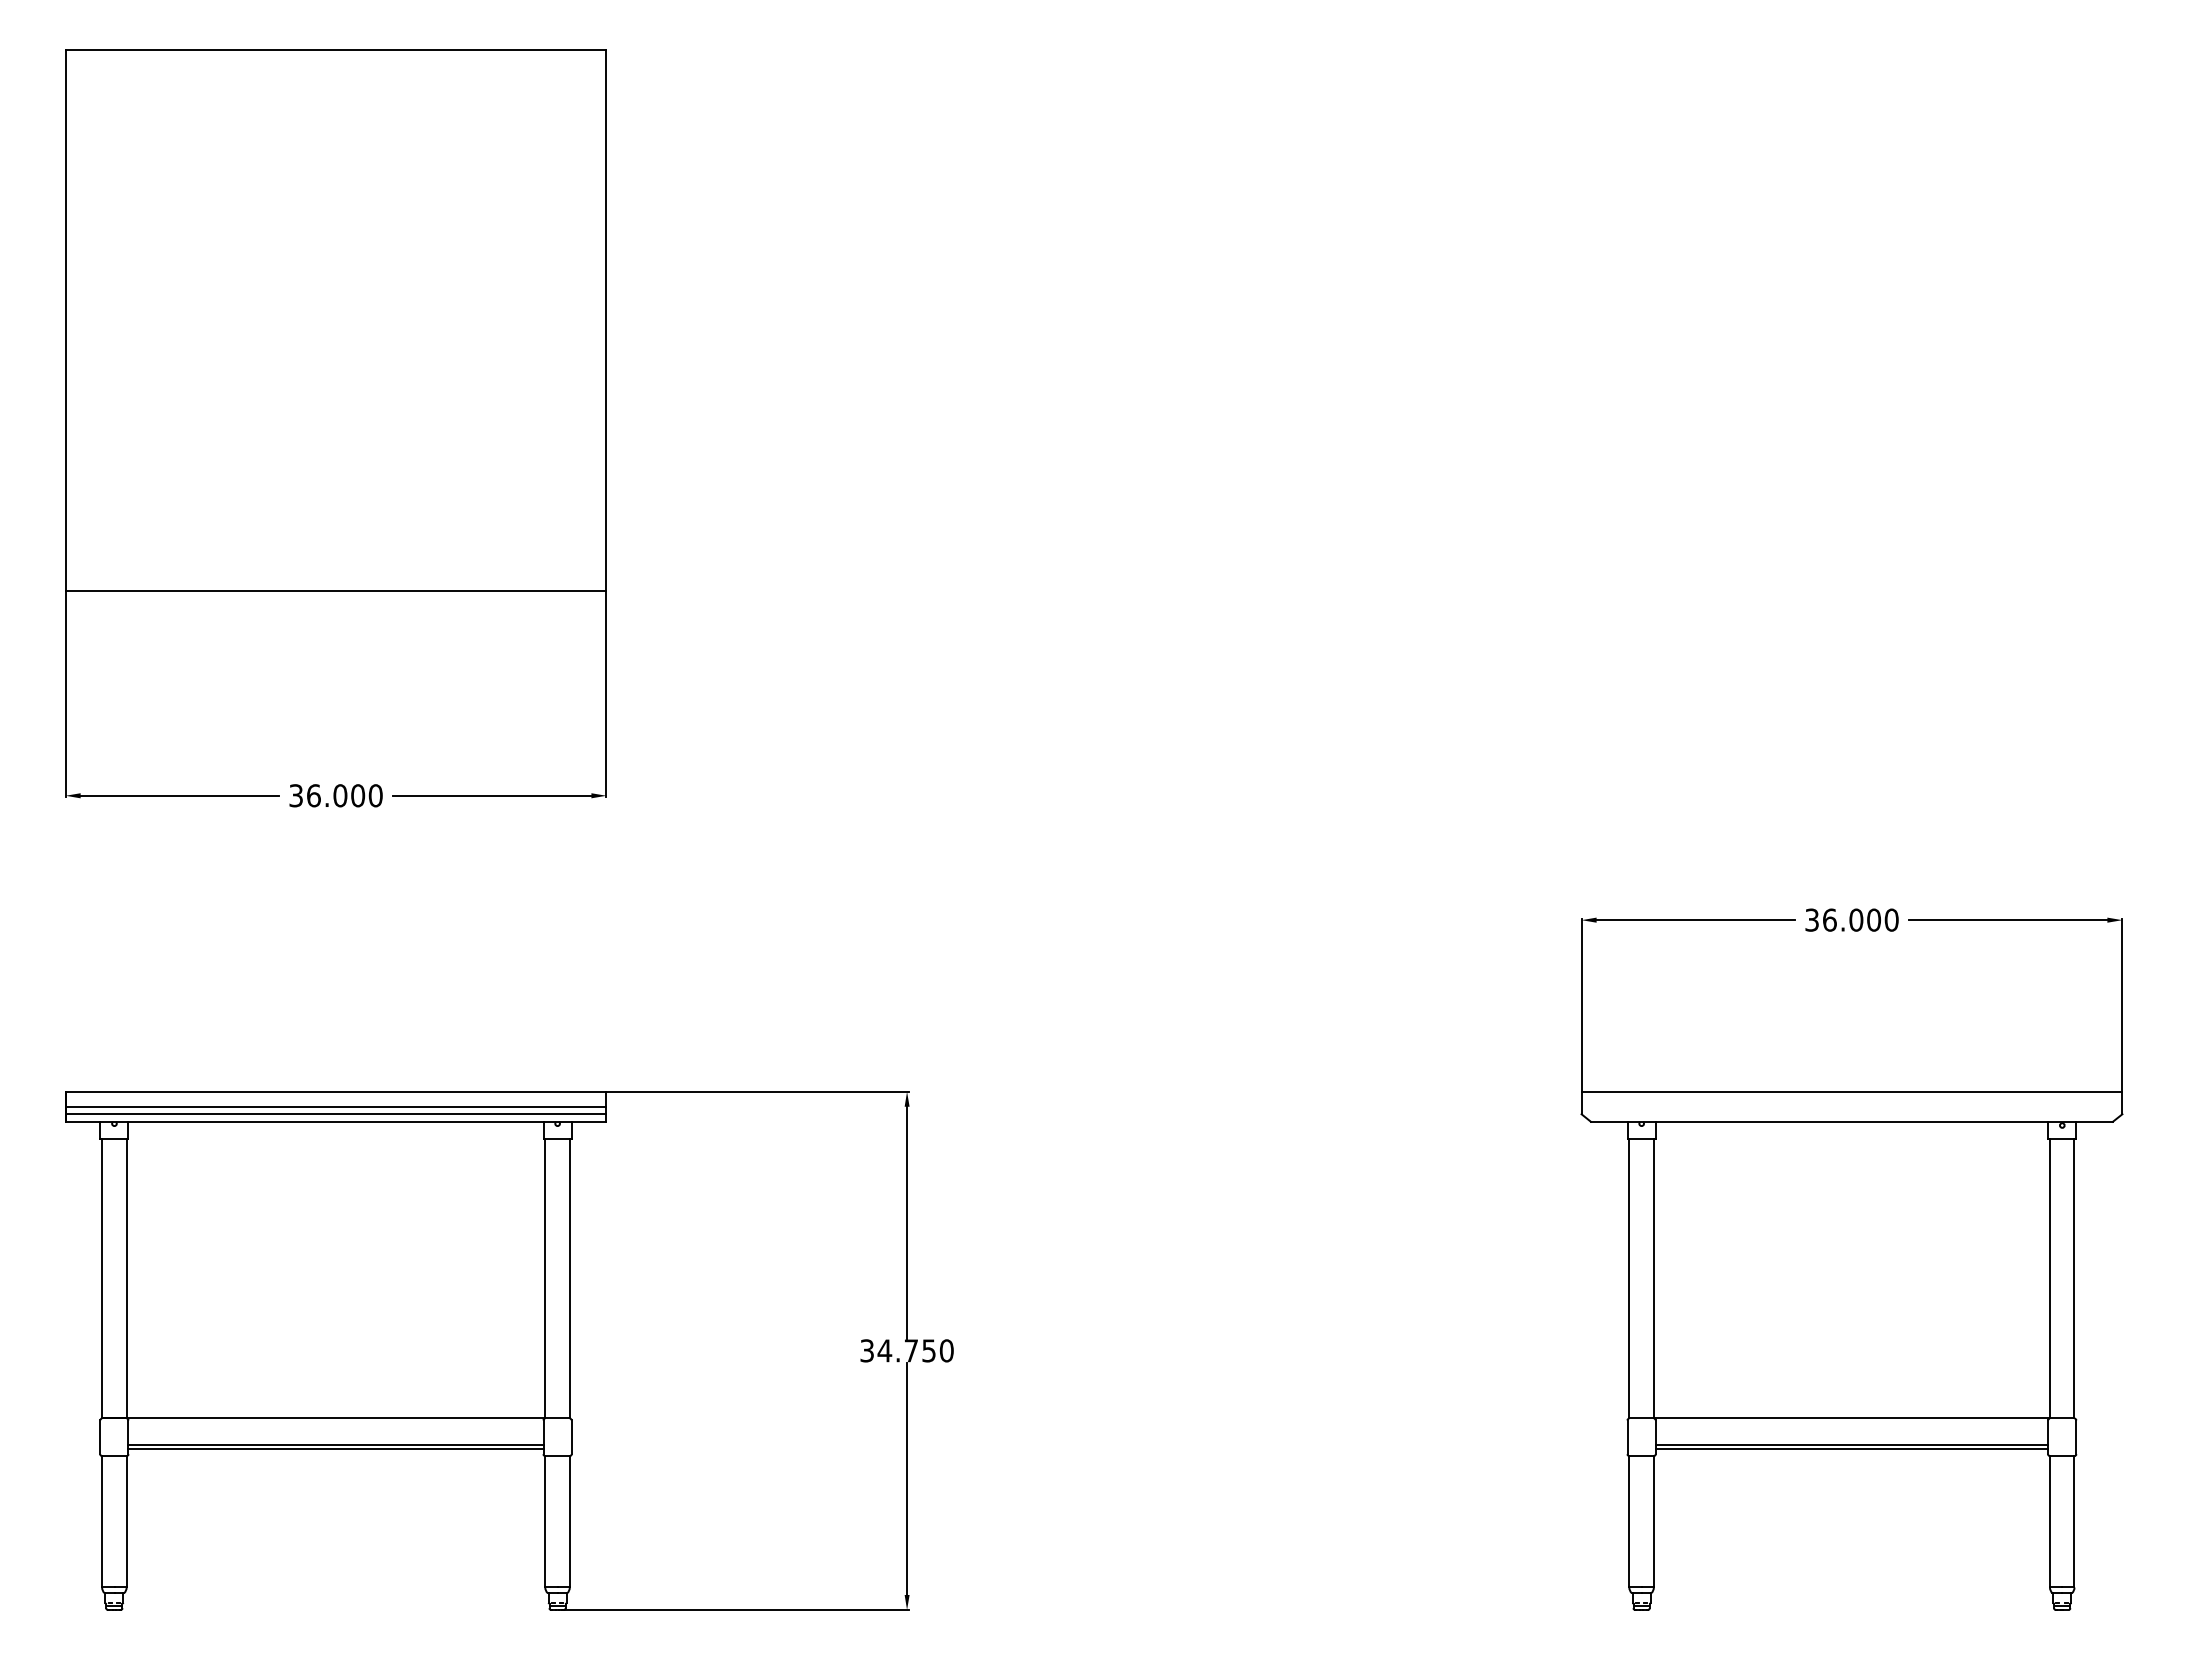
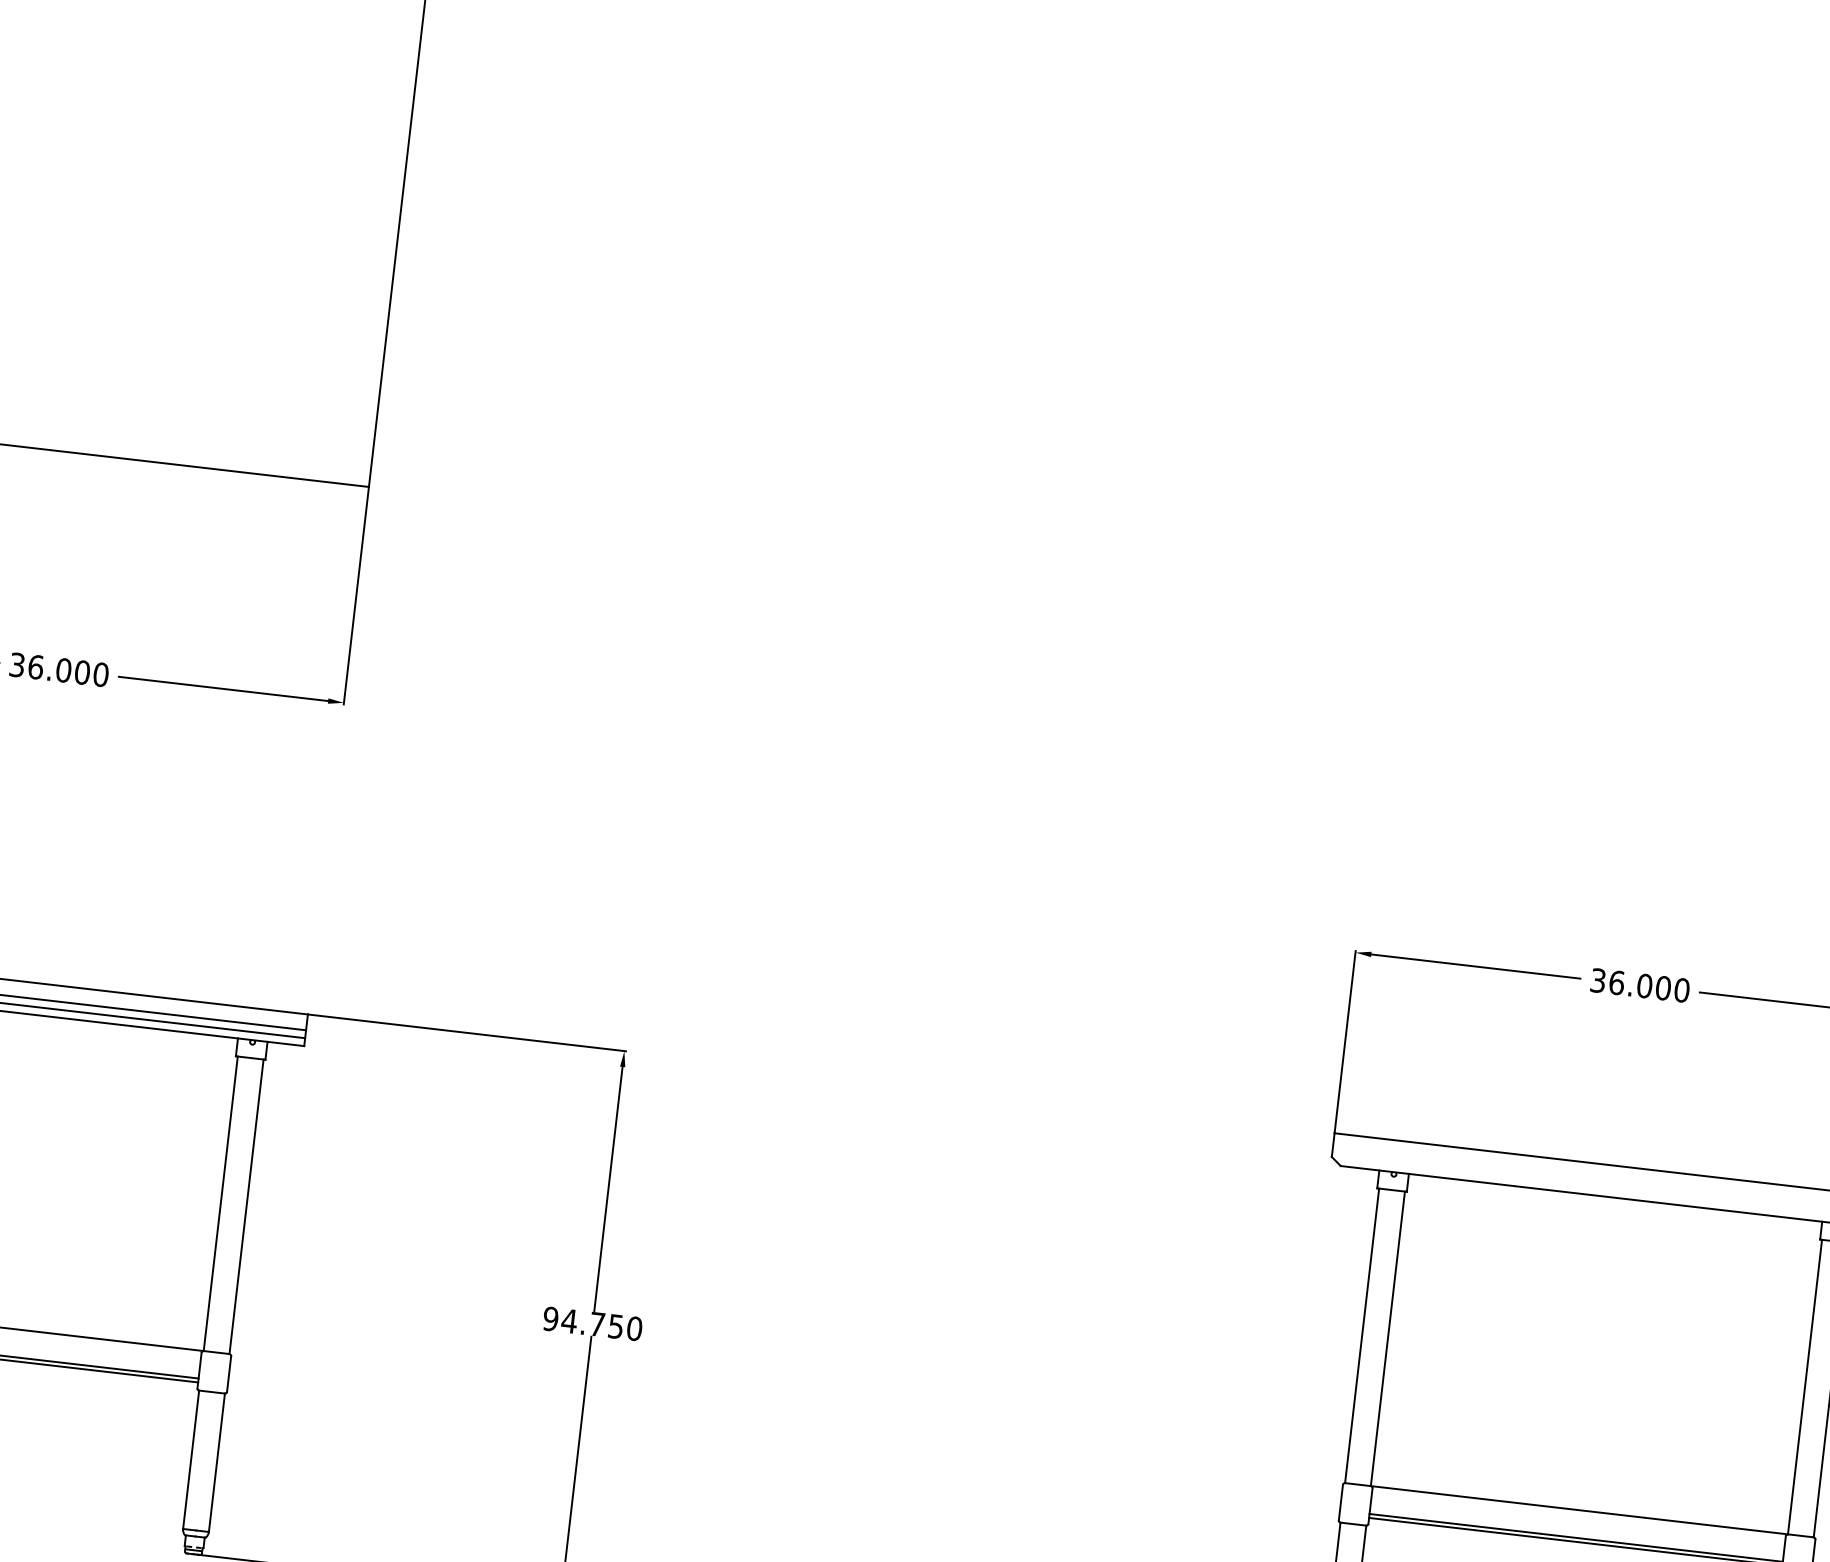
text: (867, 1350) -> (551, 1318), 34.750 -> 94.750

